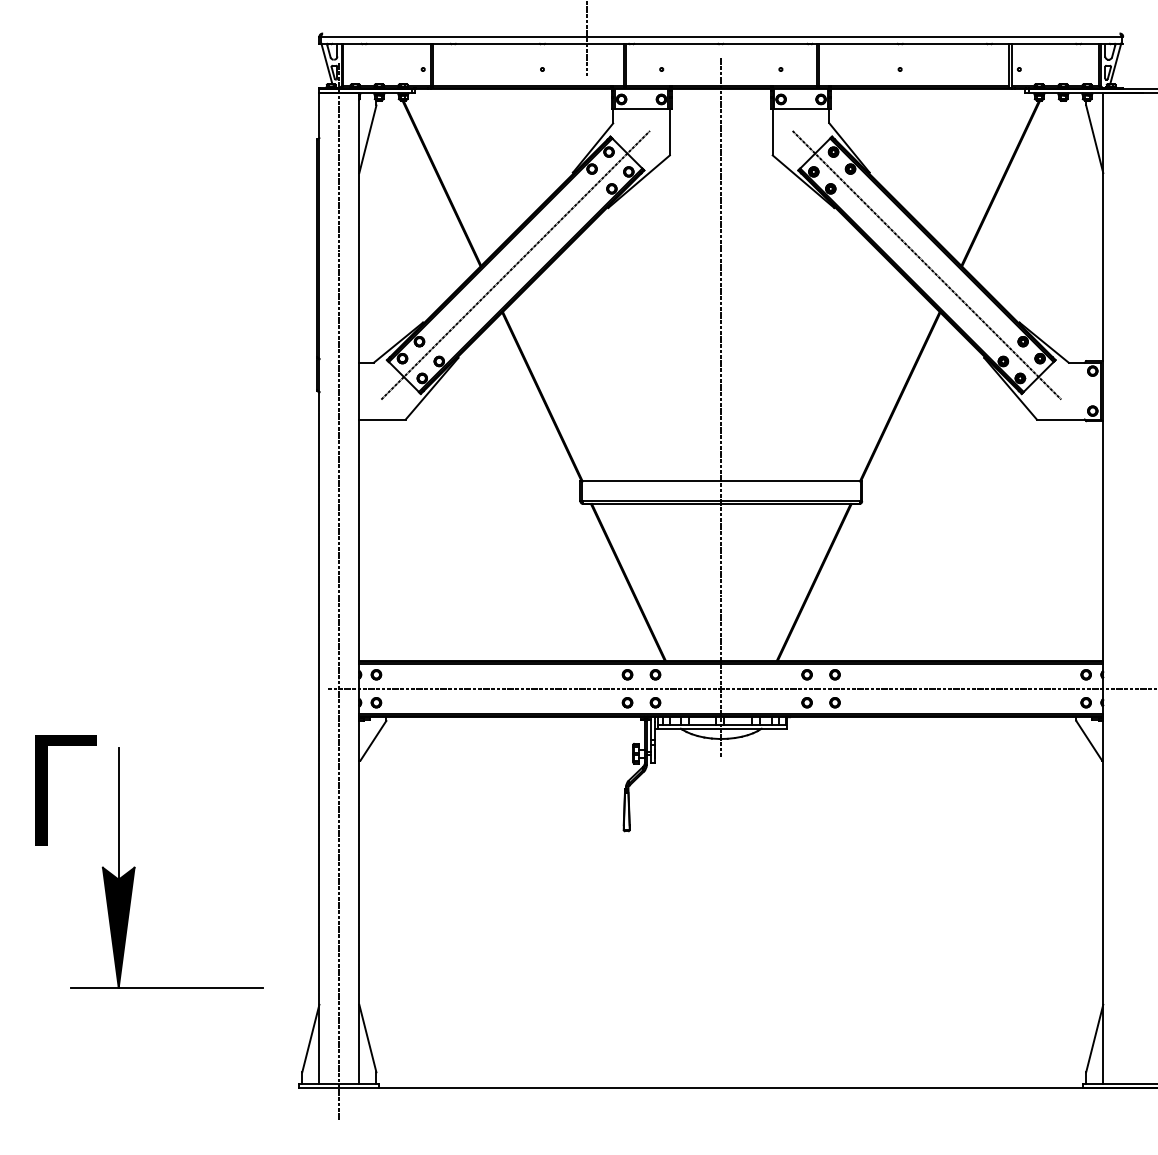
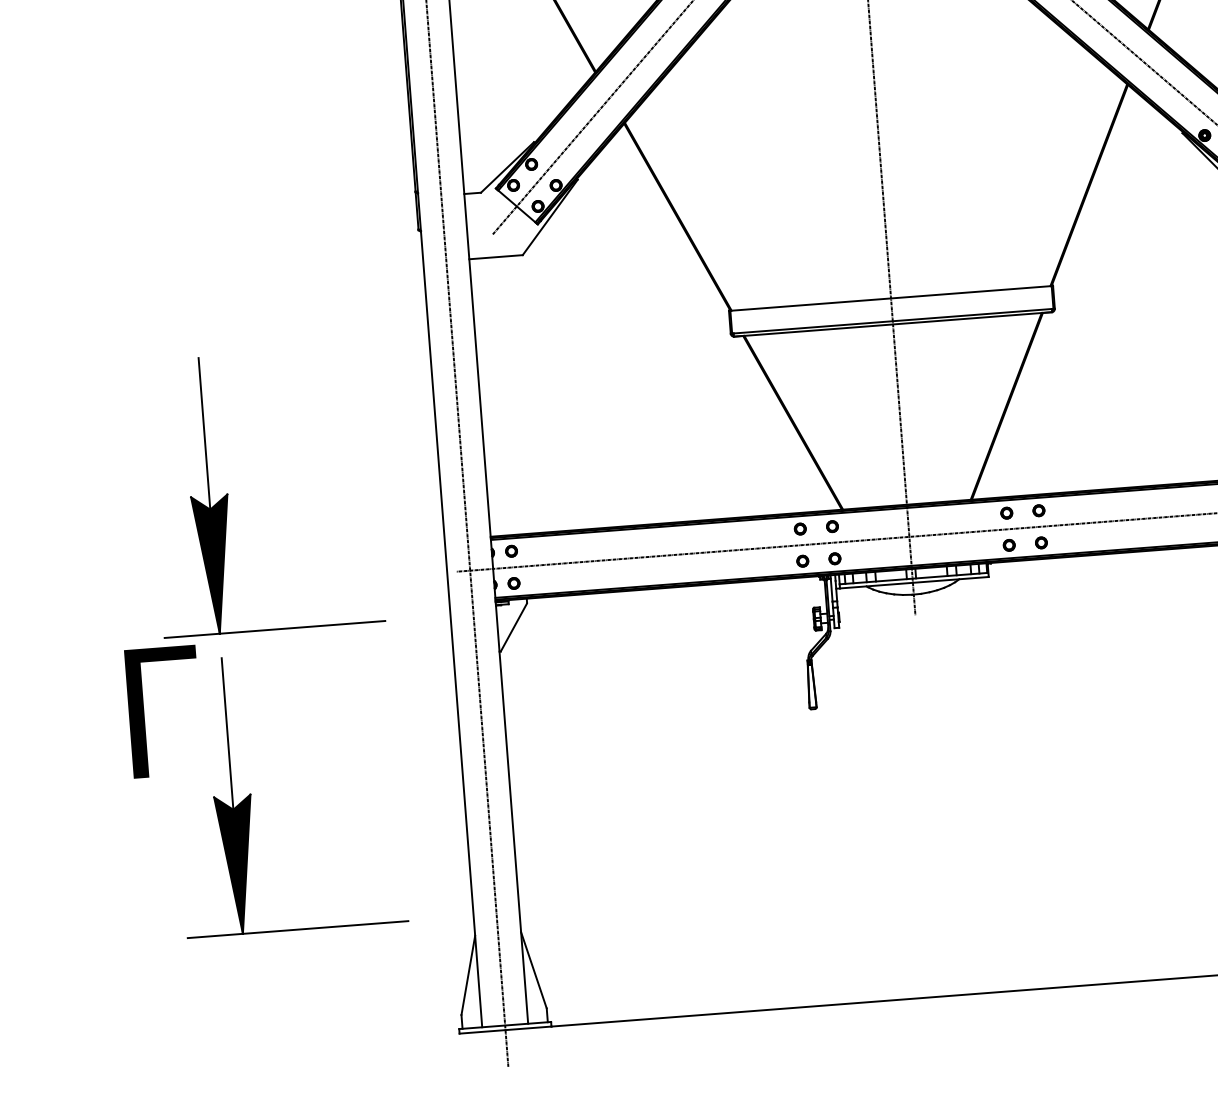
part: (135, 606) -> (228, 494), added

